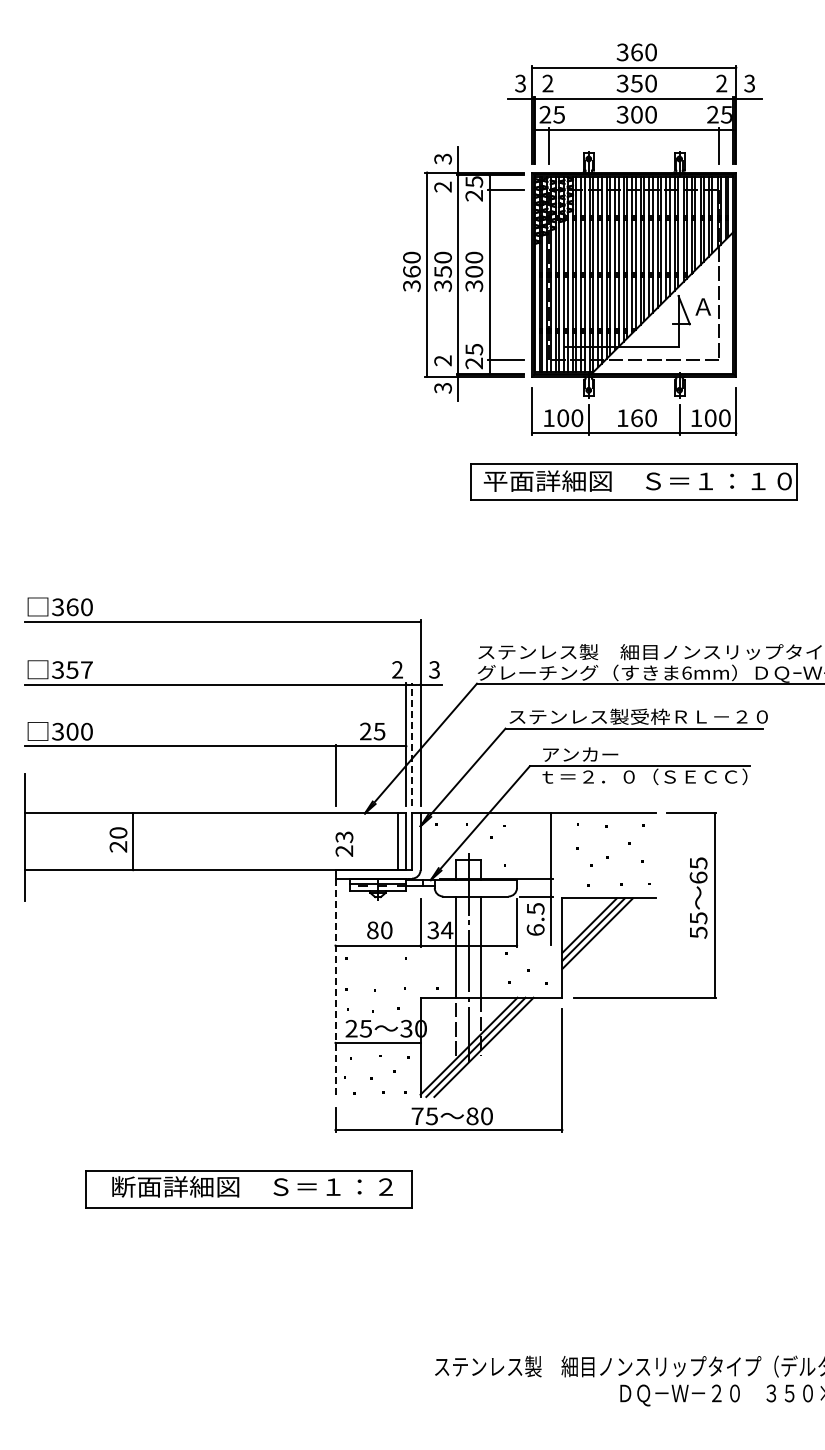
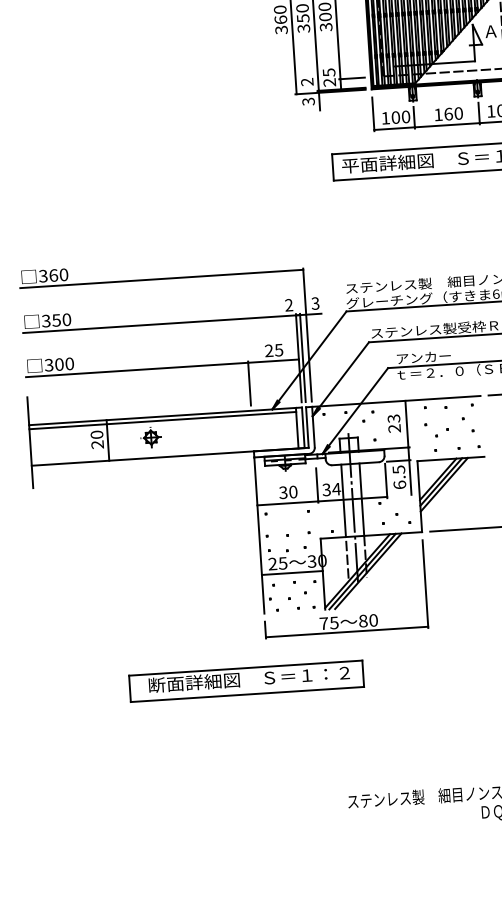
text: (86, 669) -> (66, 319), 357 -> 350
line: (412, 744) -> (303, 357), dashed -> solid
line: (210, 819) -> (162, 420), added
part: (193, 841) -> (151, 437), added
text: (344, 843) -> (394, 423), moved
text: (372, 930) -> (283, 492), 80 -> 30
line: (335, 988) -> (259, 536), dashed -> solid
part: (248, 1189) -> (246, 681), moved

